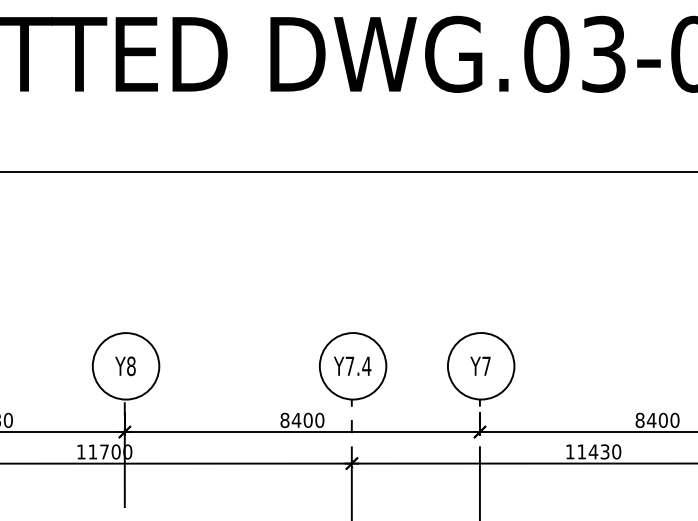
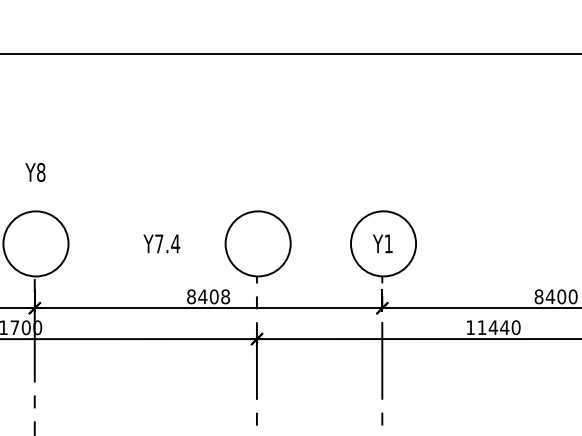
text: (352, 365) -> (161, 243), moved
text: (486, 365) -> (388, 243), Y7 -> Y1
text: (125, 366) -> (35, 172), moved
text: (319, 420) -> (225, 296), 8400 -> 8408
text: (604, 451) -> (504, 327), 11430 -> 11440

